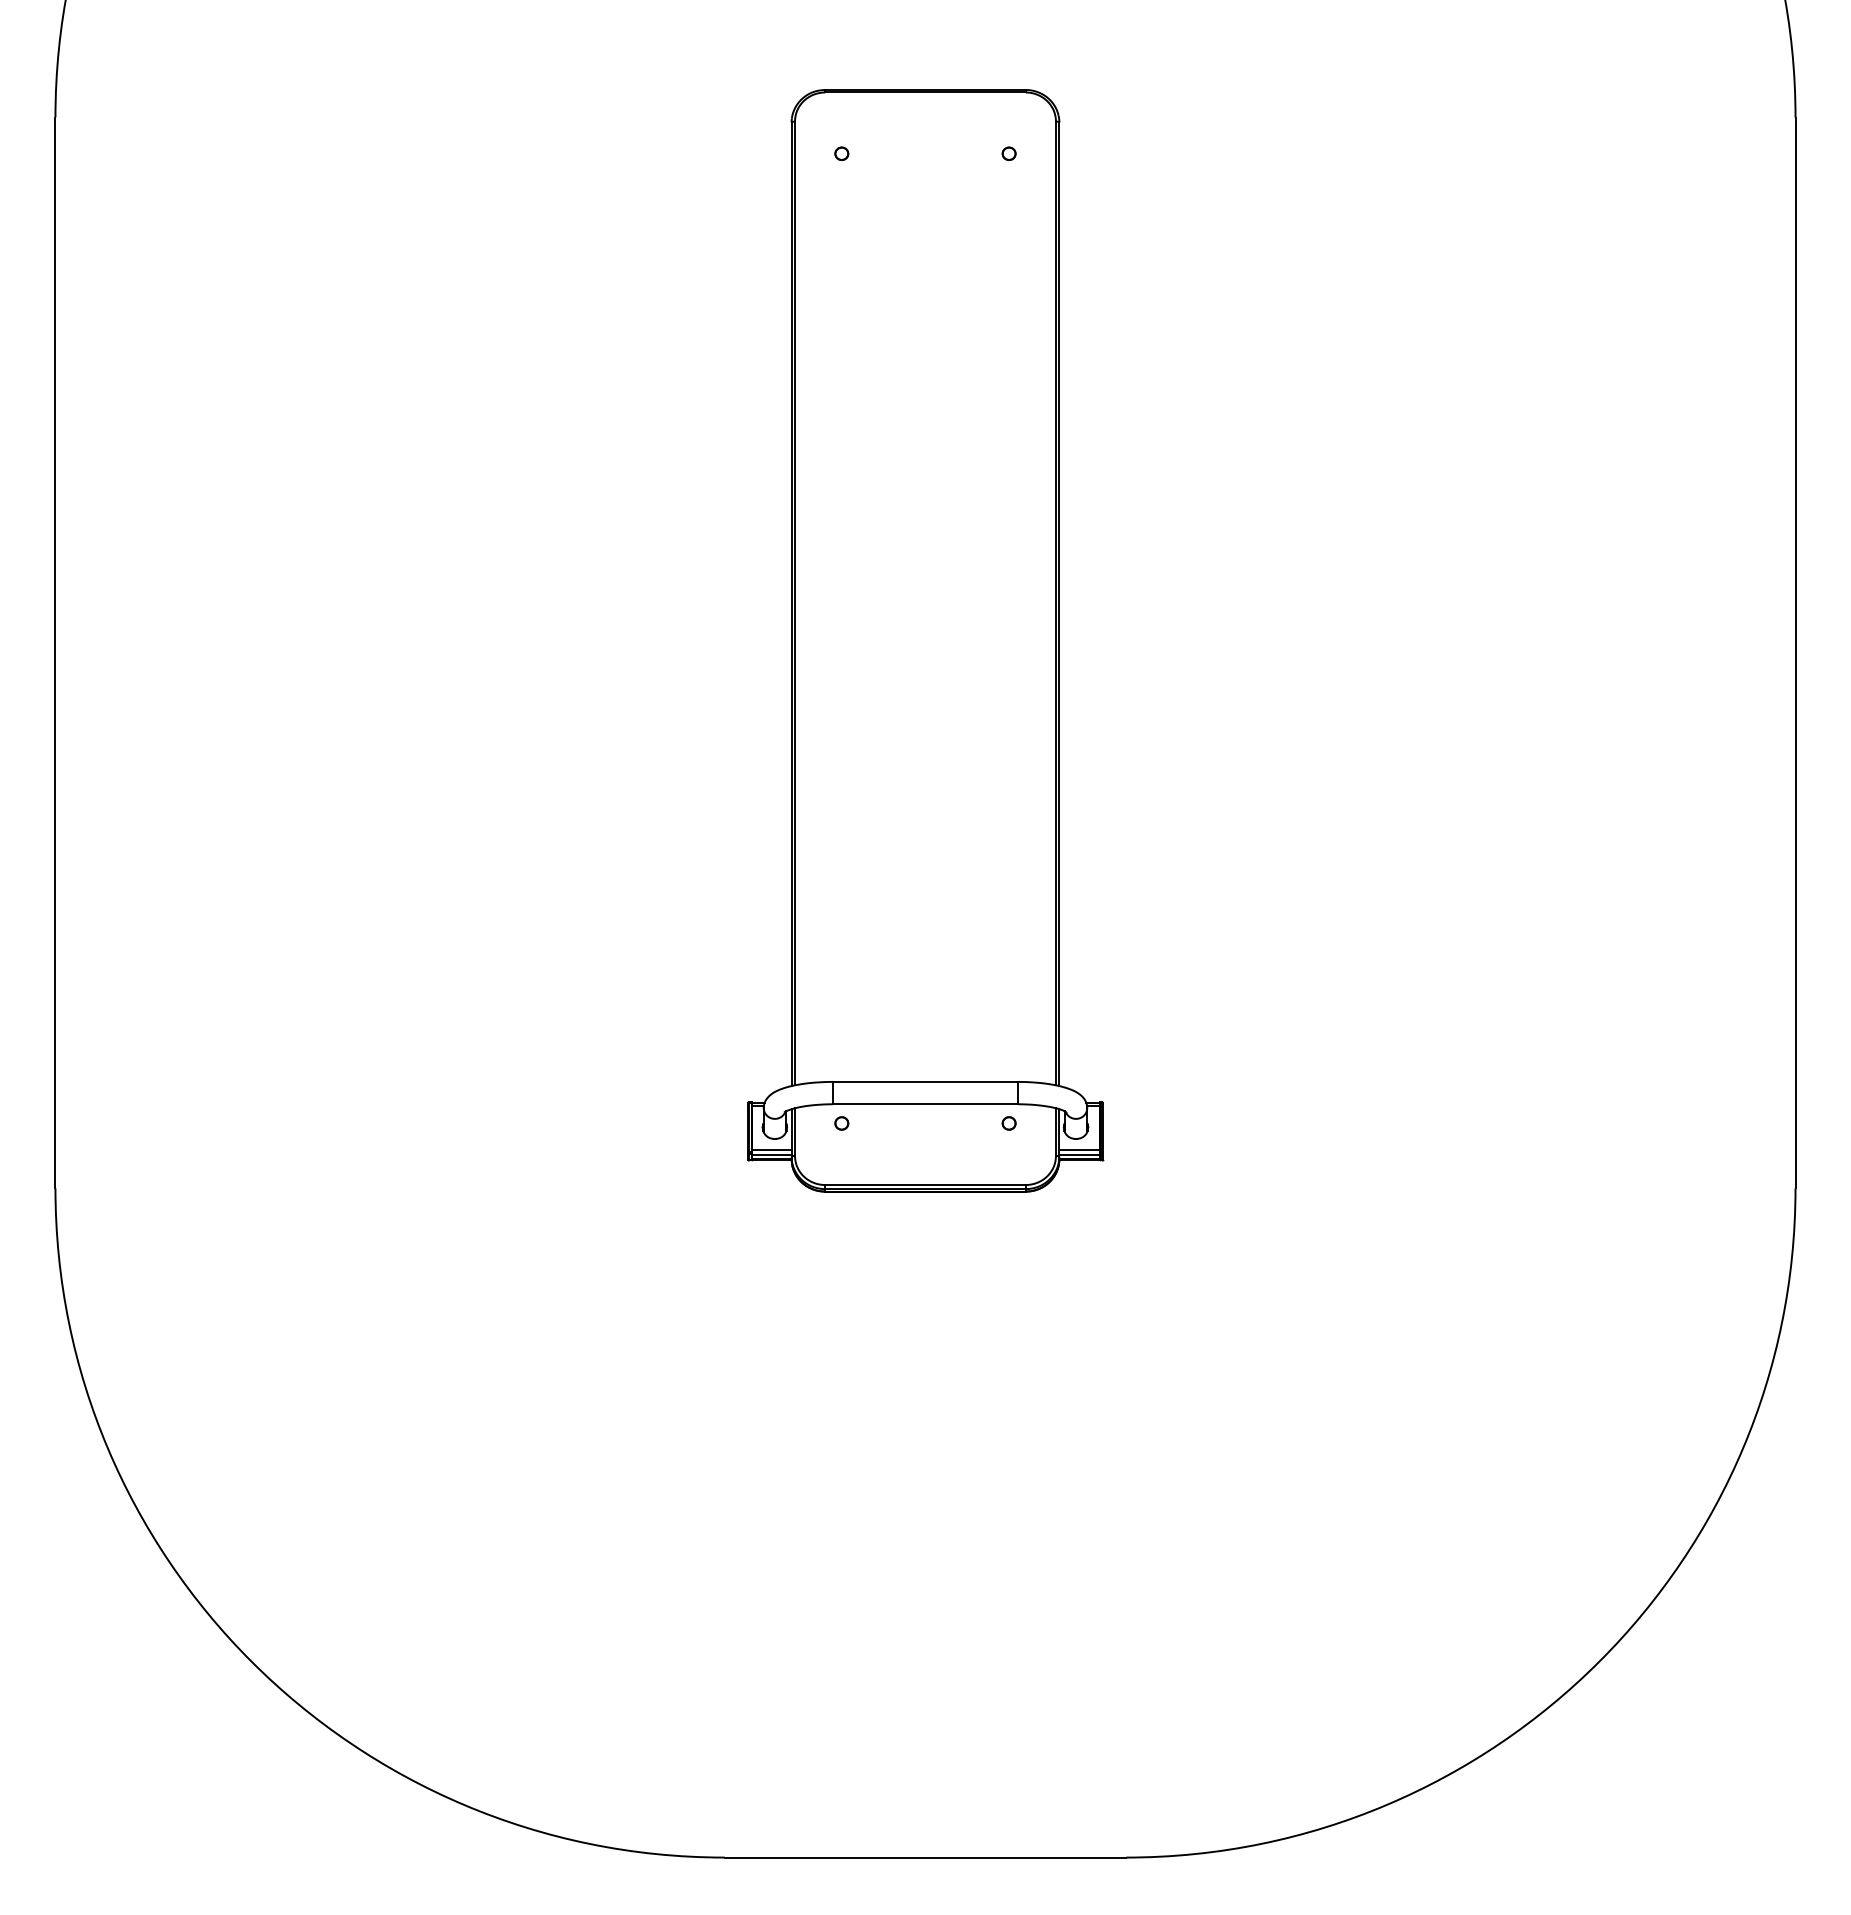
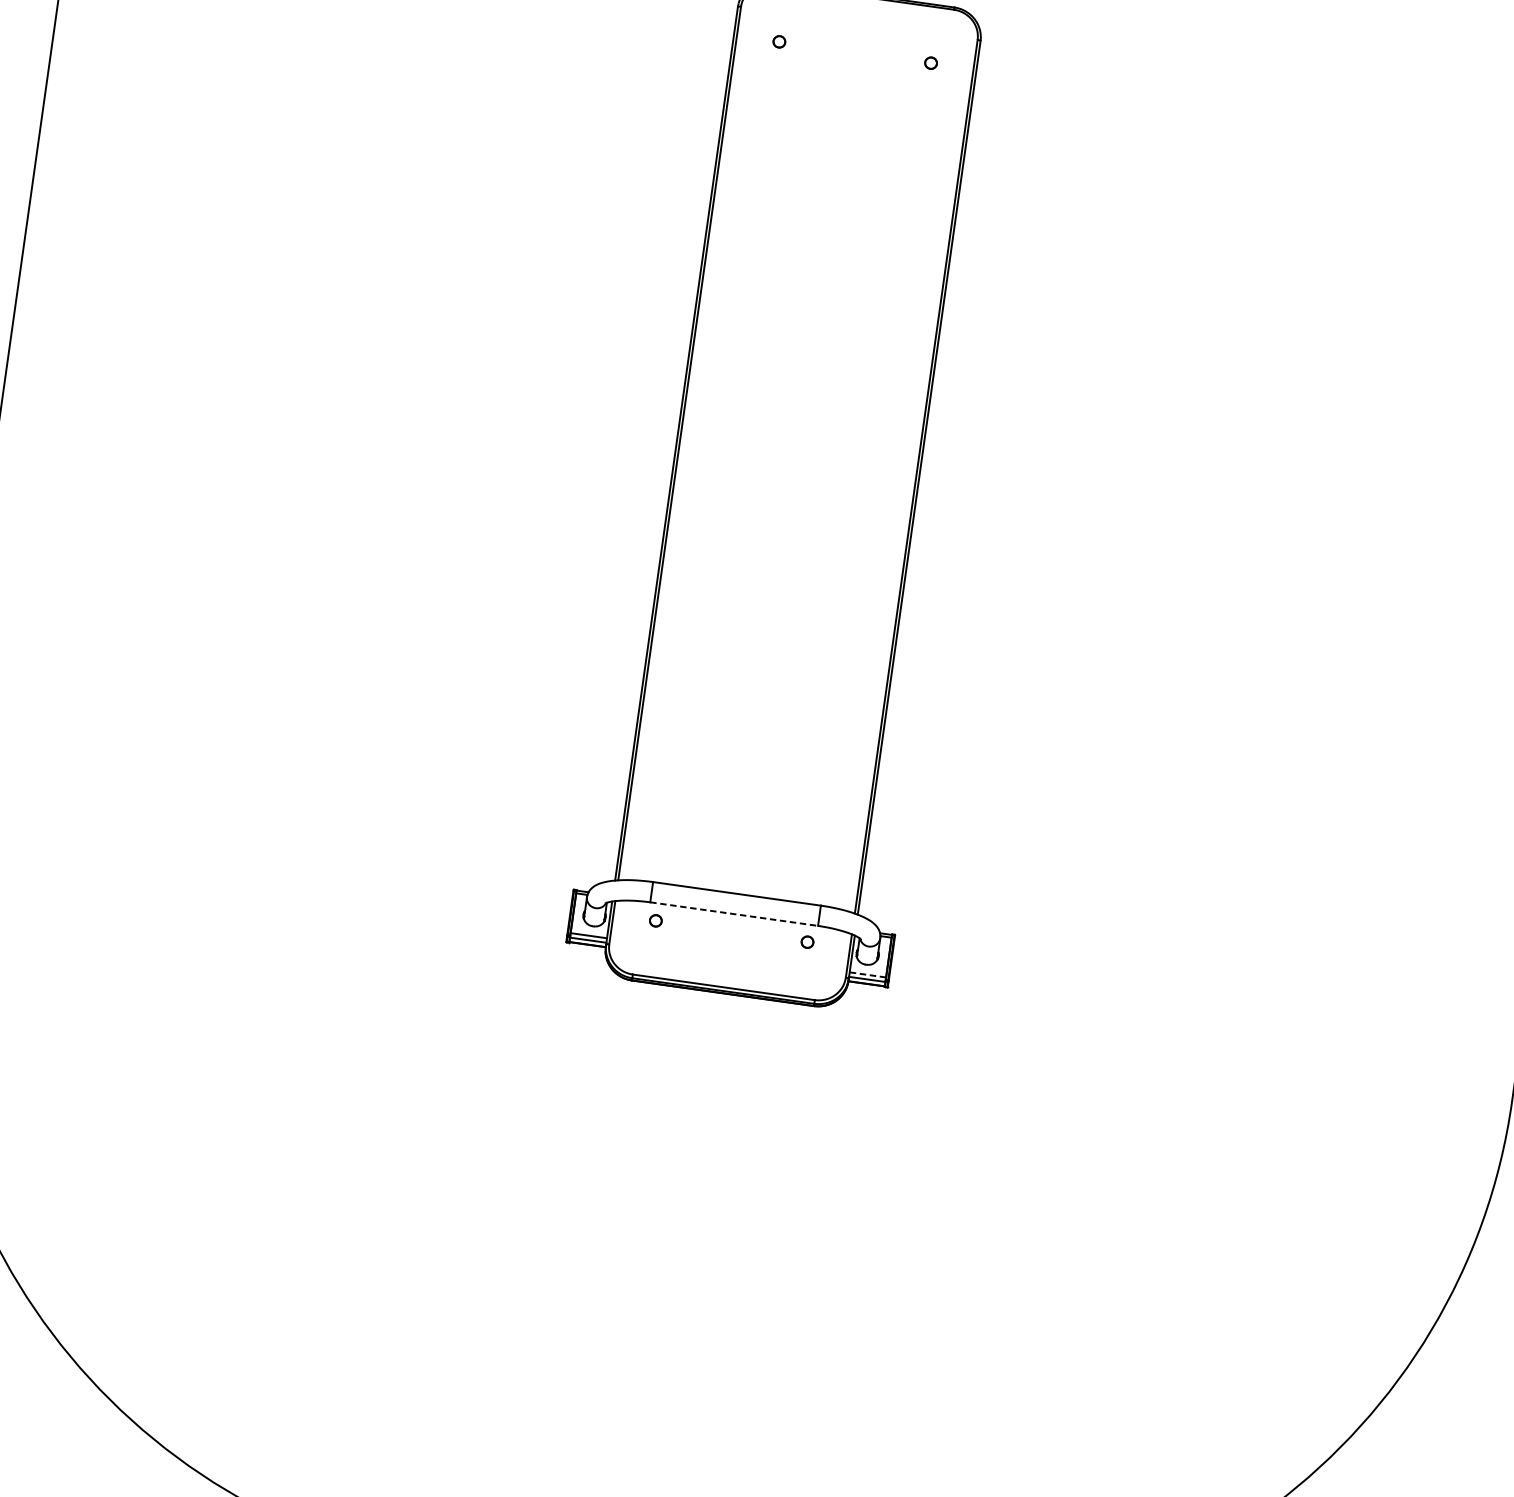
line: (925, 1104) -> (734, 914), solid -> dashed
line: (1078, 1149) -> (867, 974), solid -> dashed

